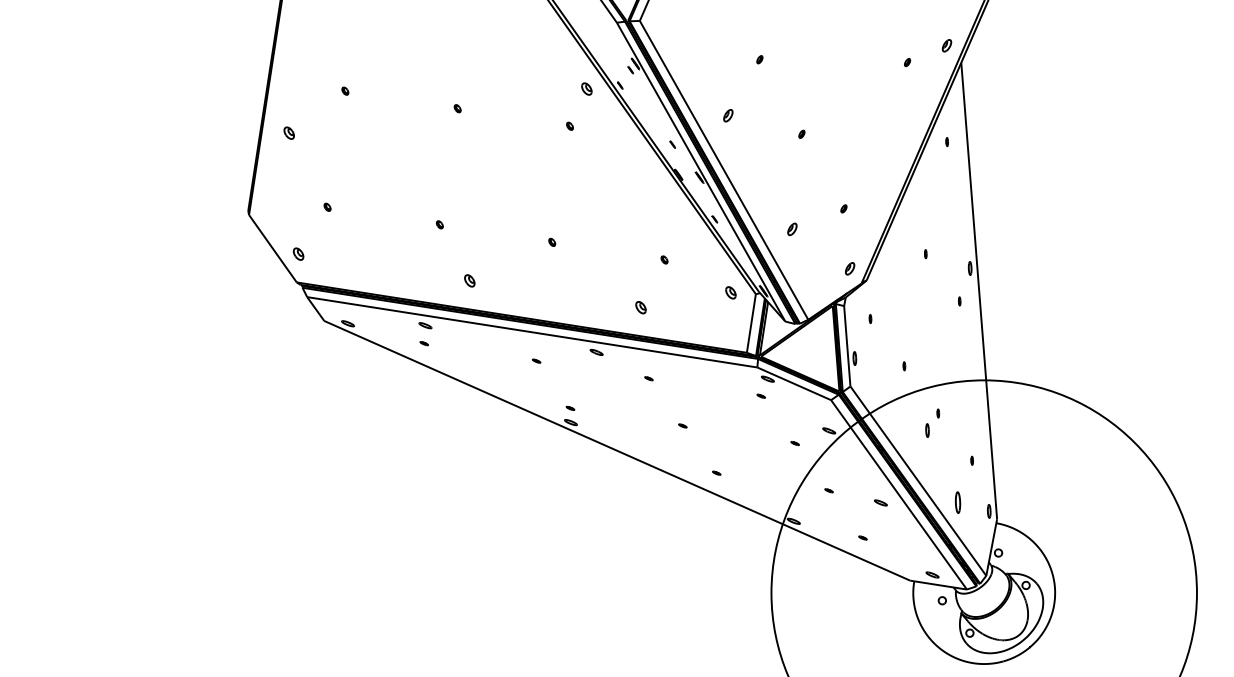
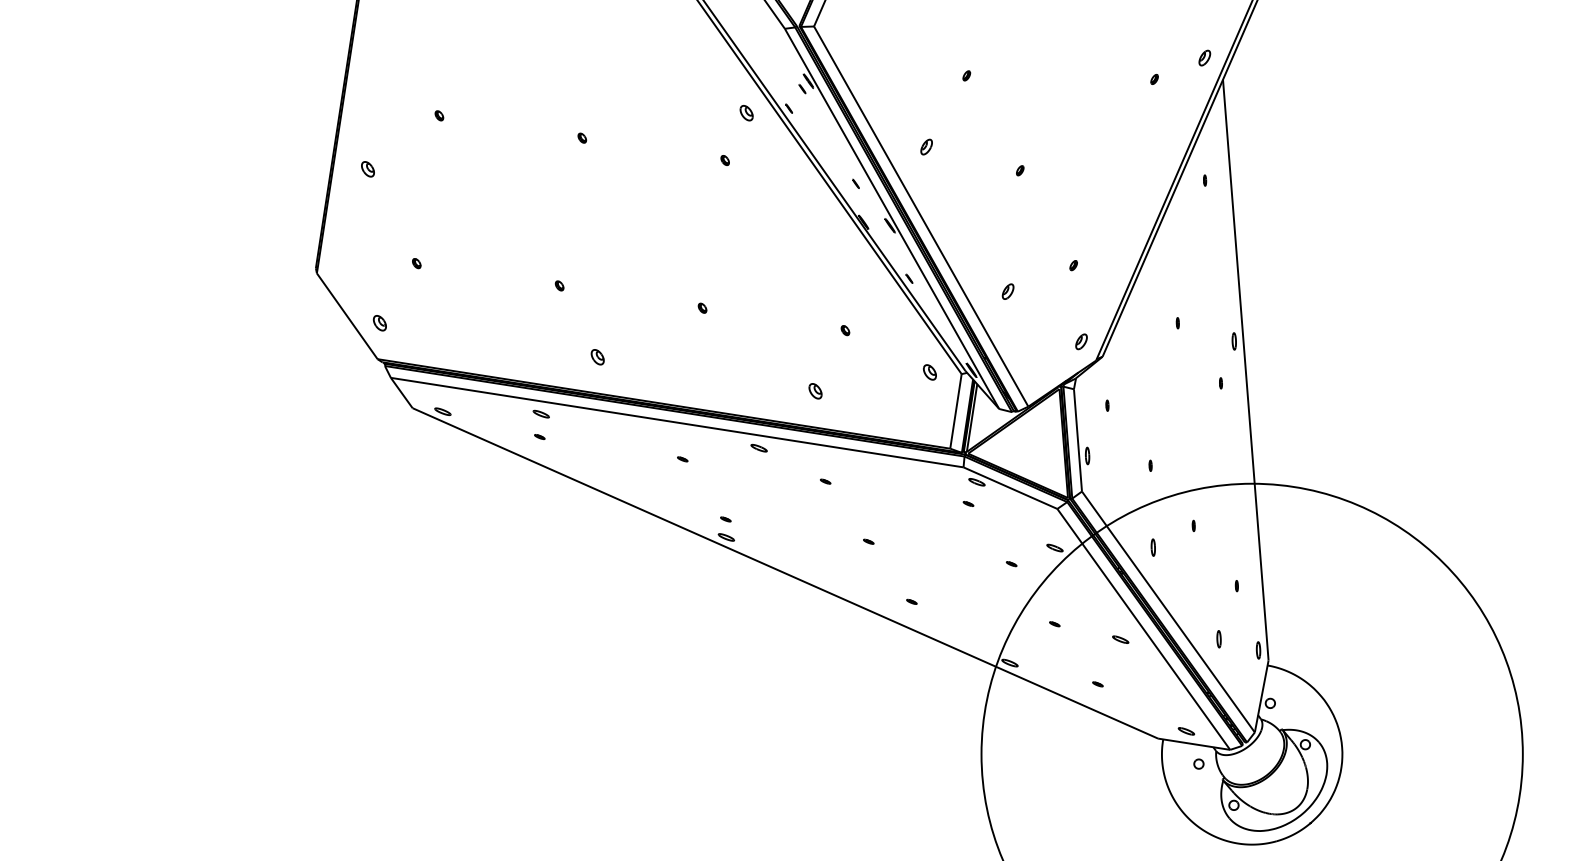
part: (927, 430) -> (1153, 547), moved
part: (958, 502) -> (1219, 639), size x0.62

